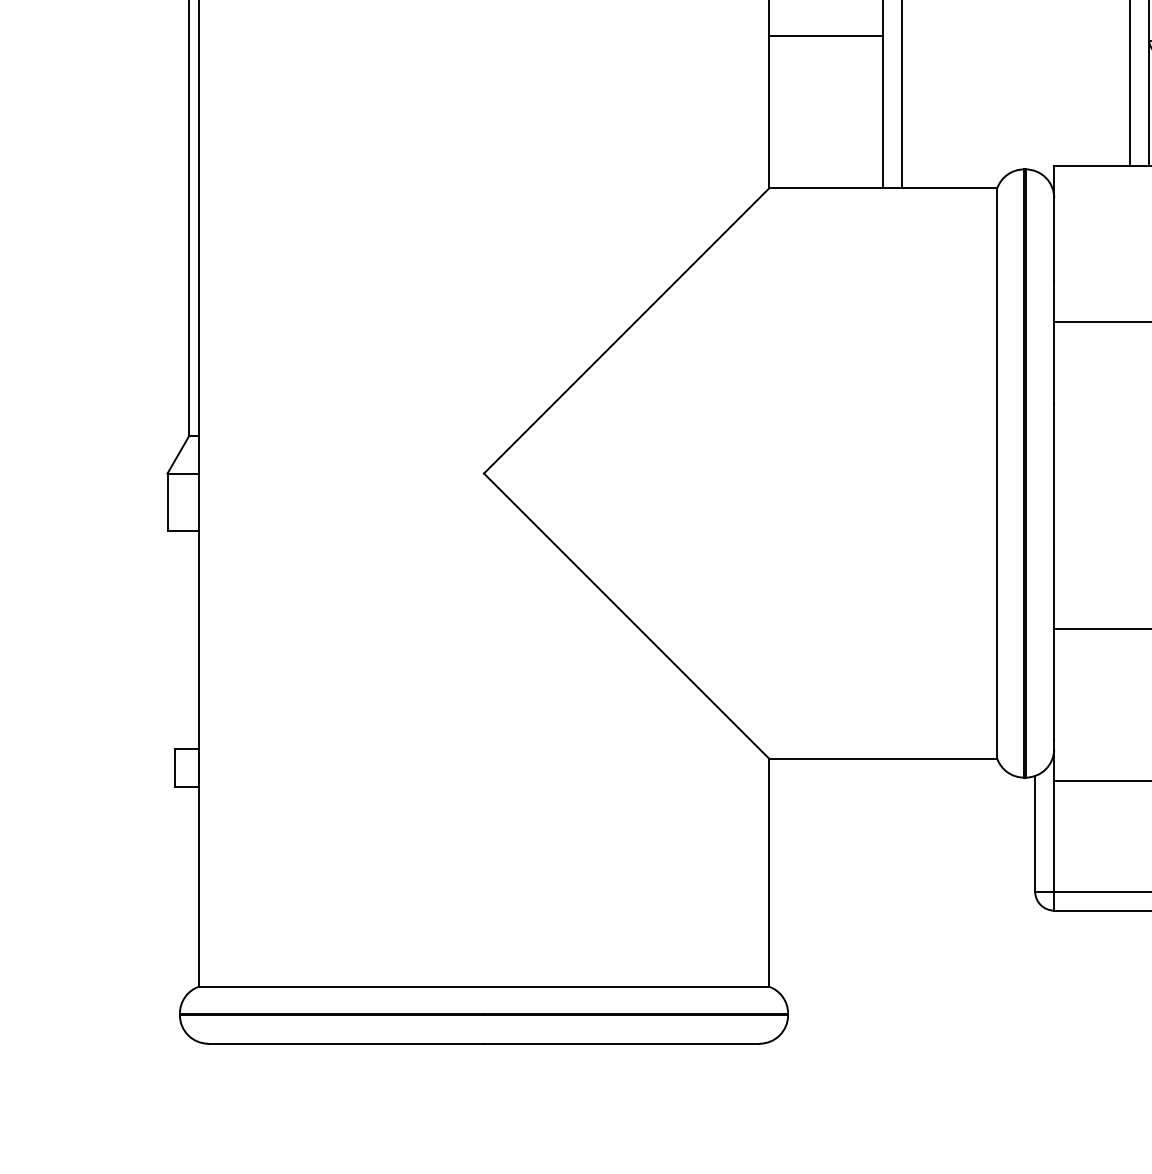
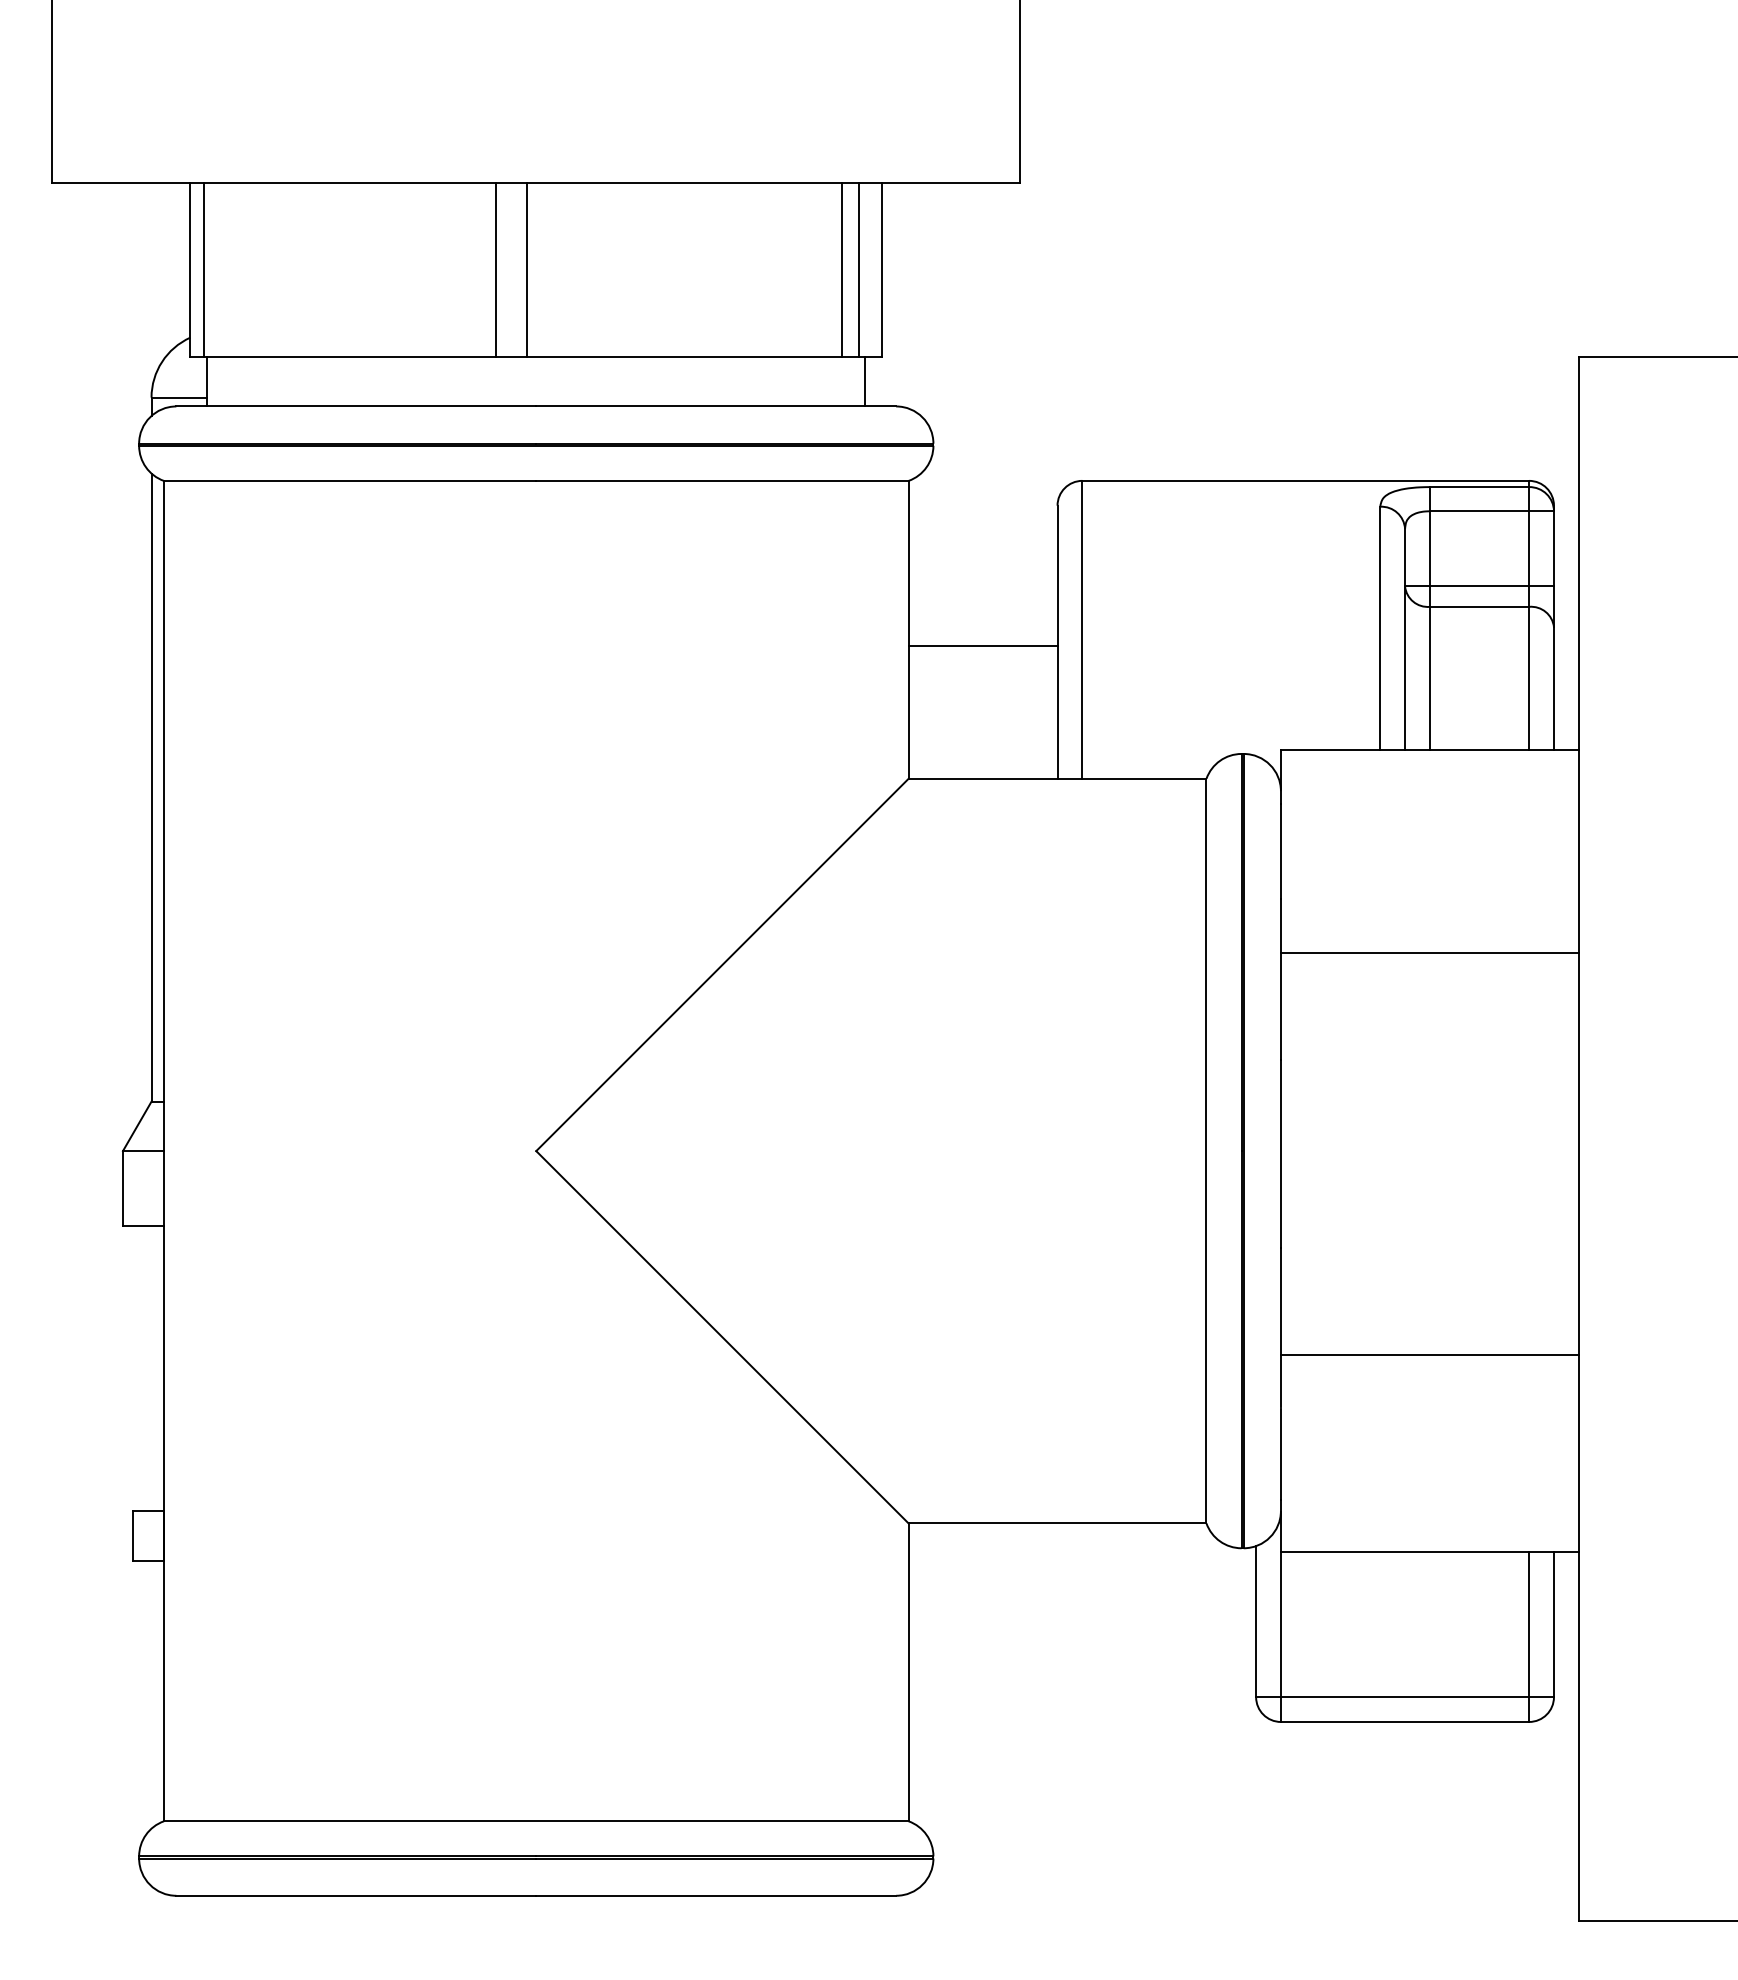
line: (825, 36) -> (982, 646), moved

